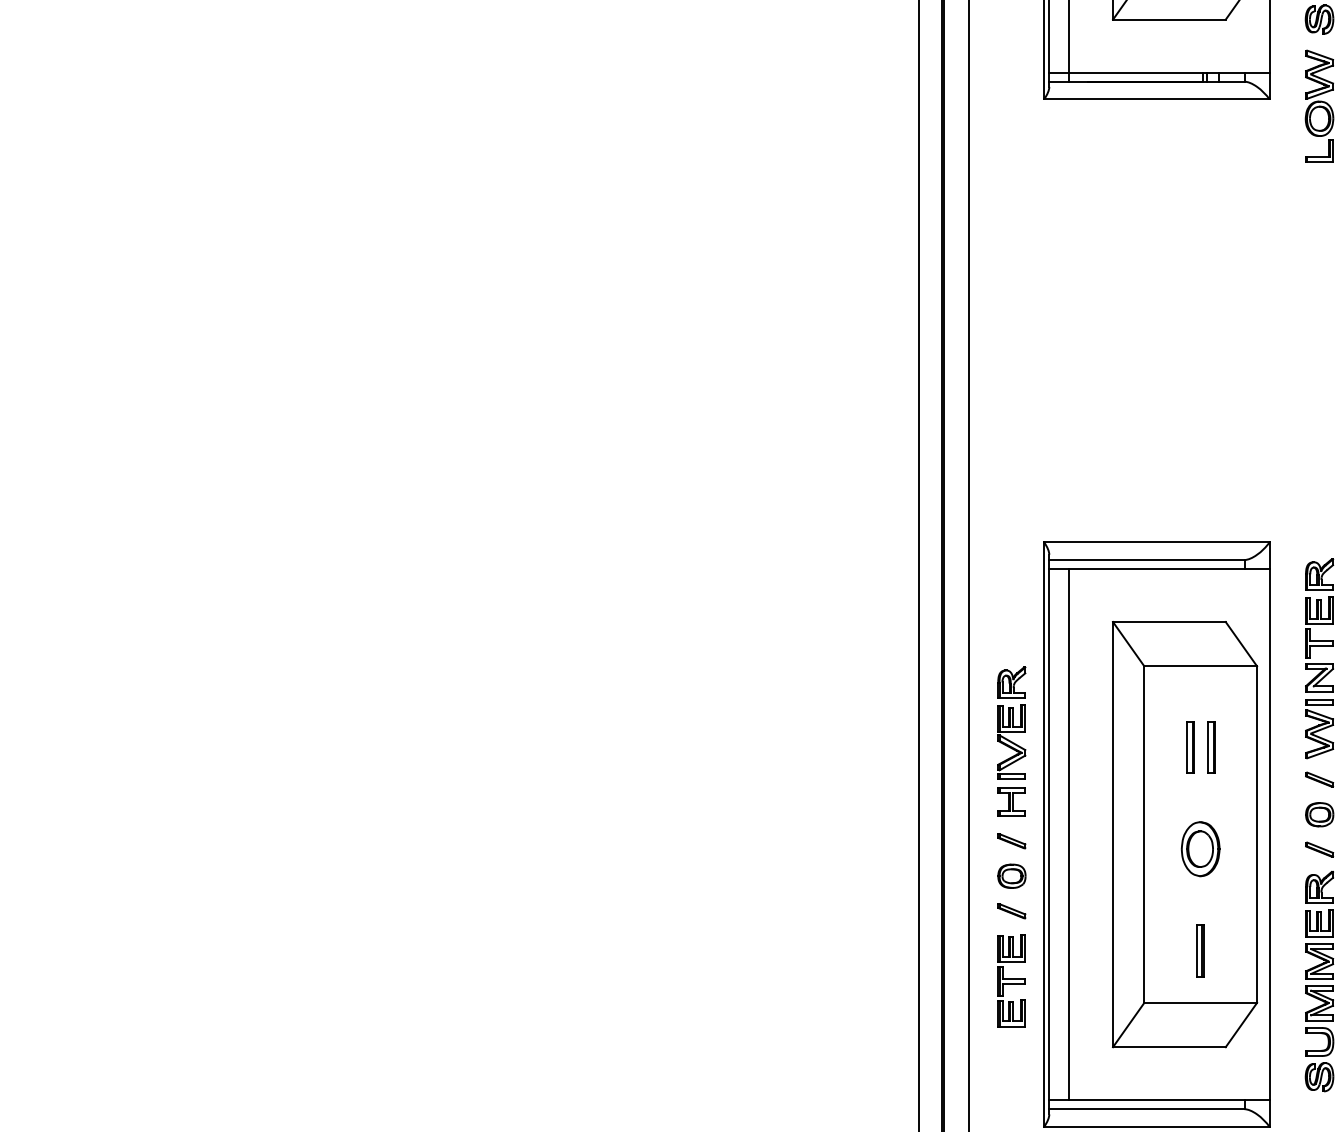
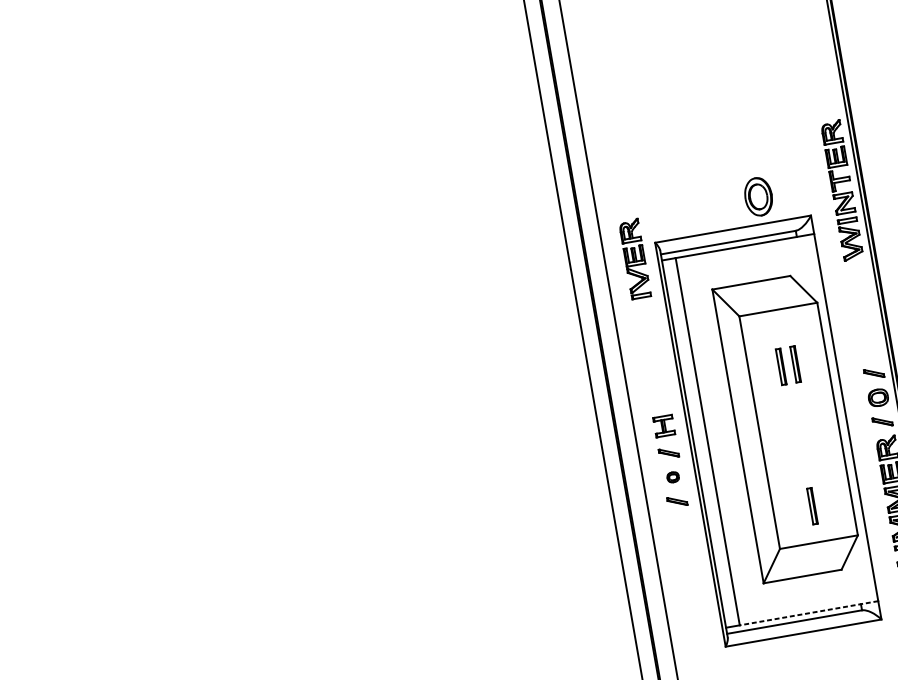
part: (1319, 658) -> (842, 190), moved
part: (1011, 722) -> (634, 258), moved
part: (1200, 849) -> (758, 197), moved
part: (1011, 875) -> (672, 476), size x0.6
part: (1011, 980) -> (685, 549), removed
line: (1168, 1100) -> (808, 613), solid -> dashed

